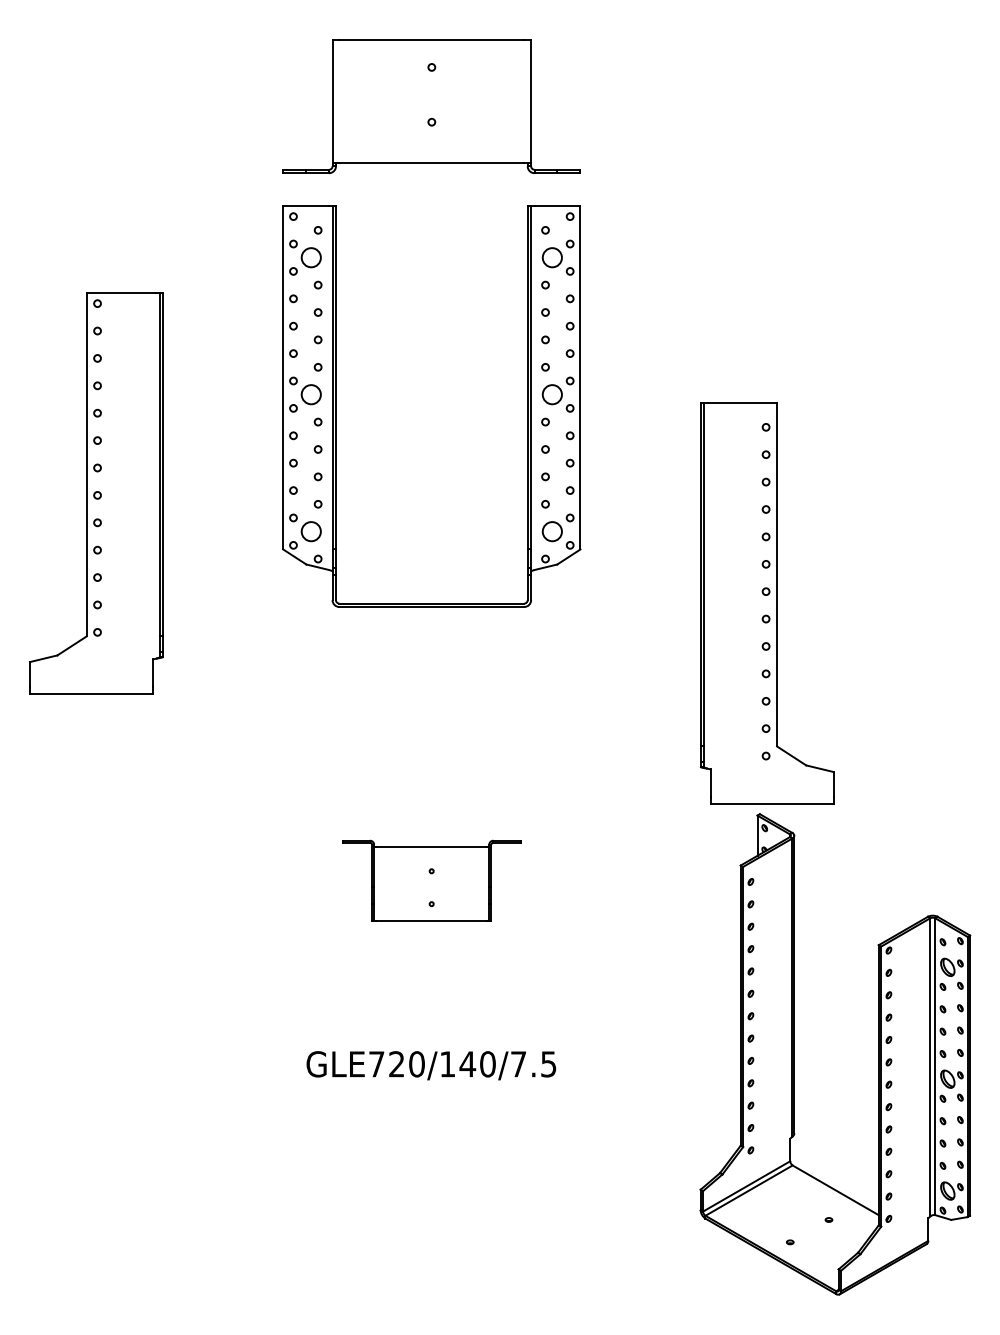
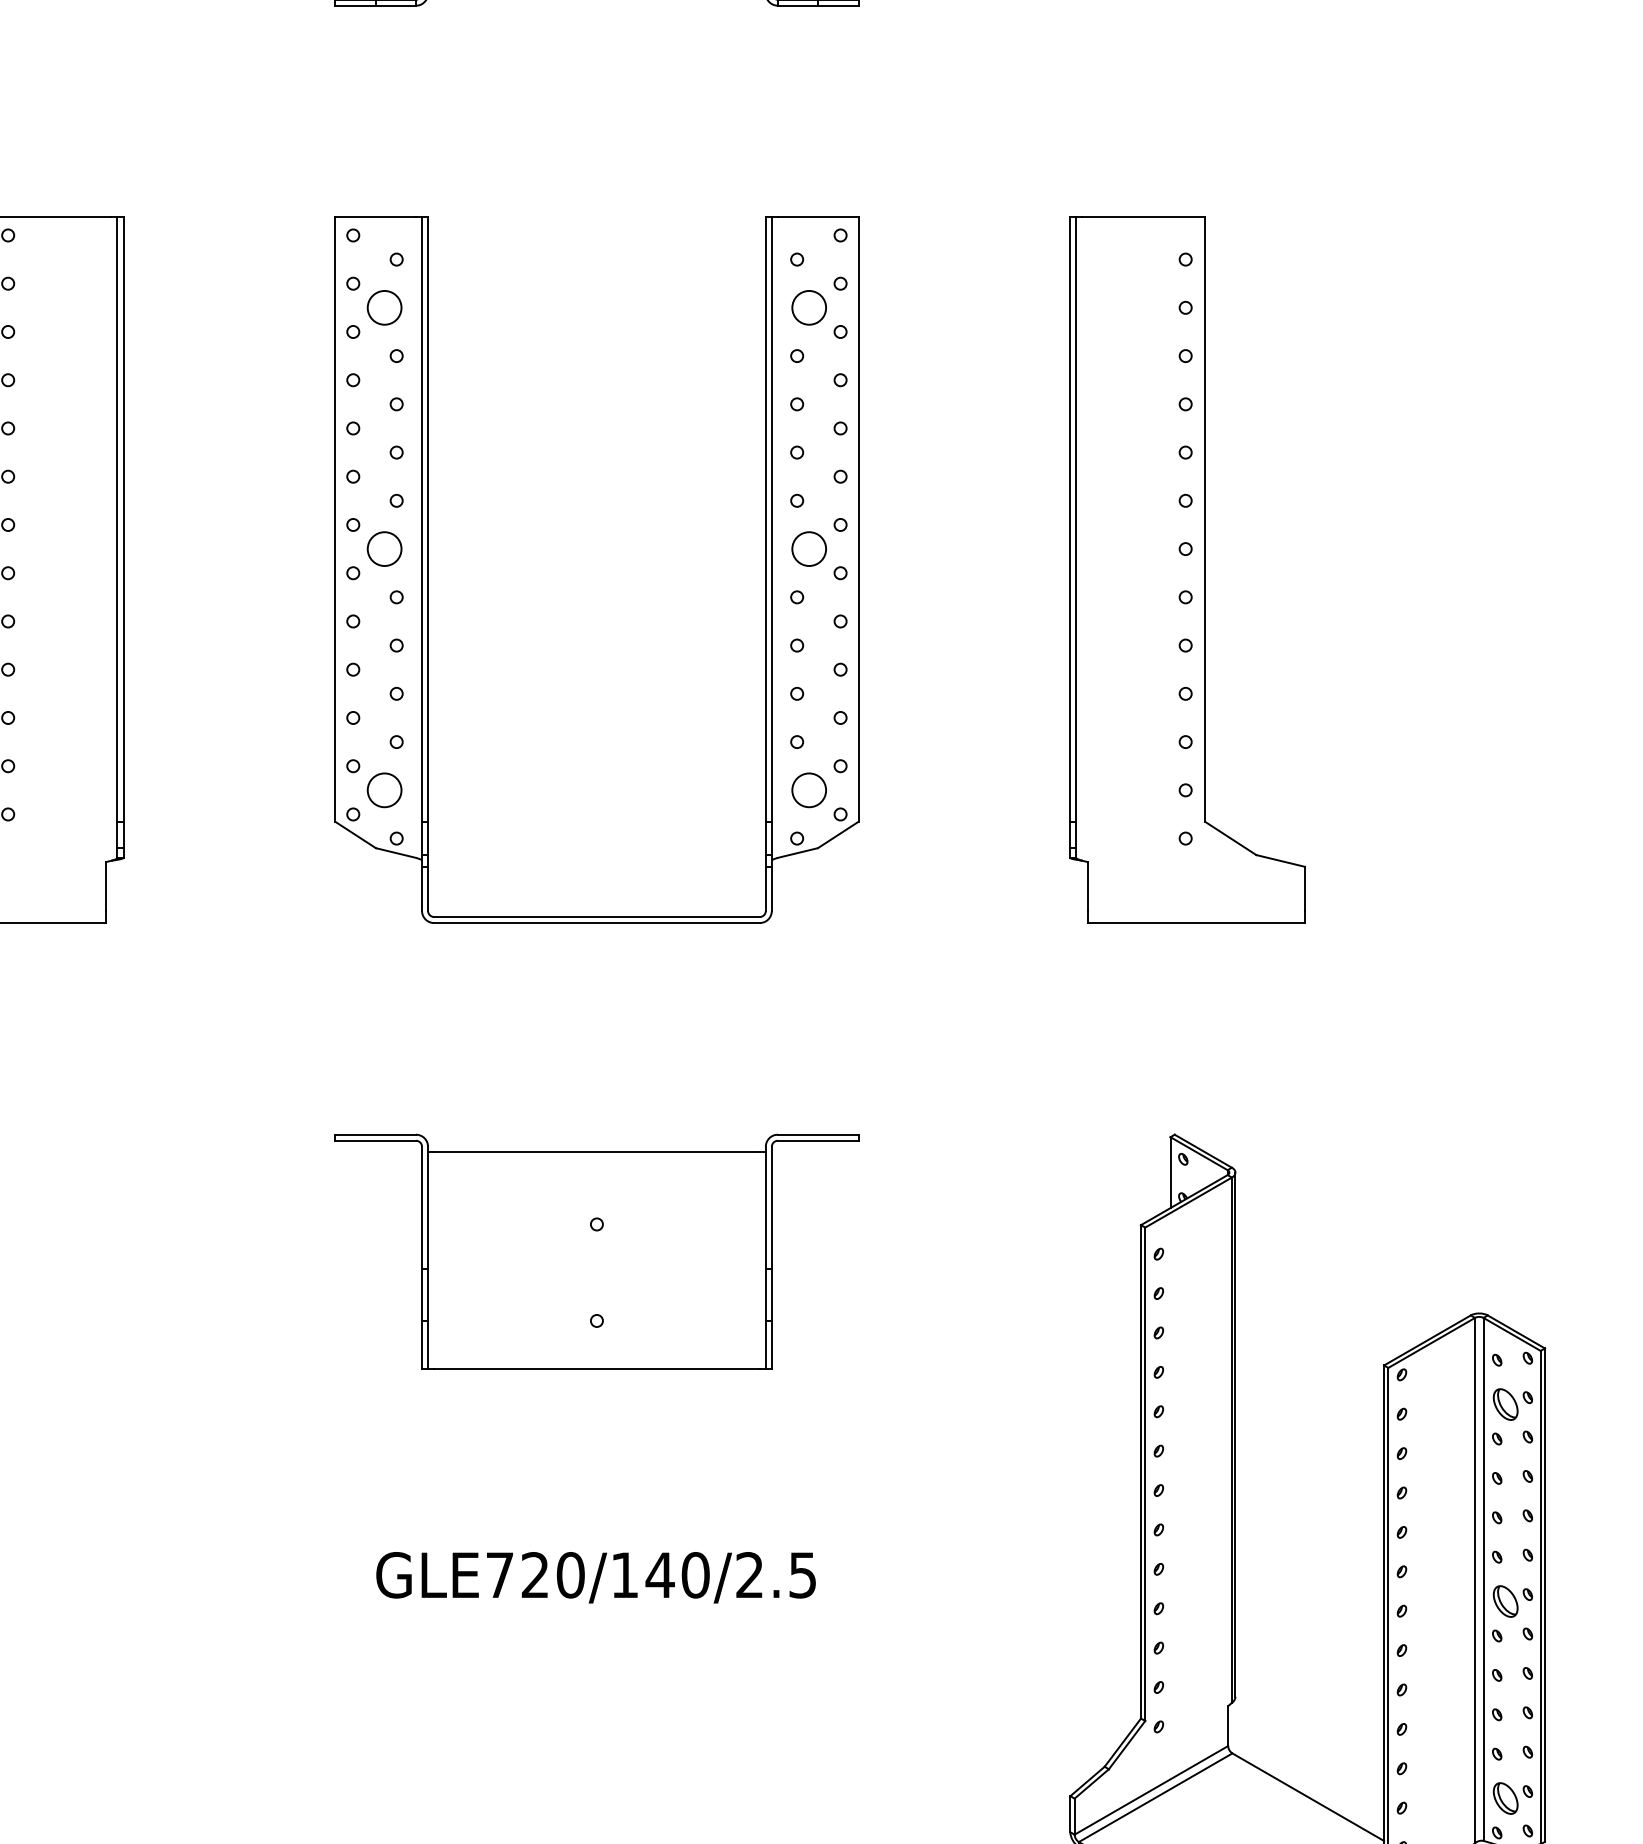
part: (336, 406) -> (429, 569), moved
part: (767, 603) -> (1188, 569), moved
part: (431, 880) -> (596, 1251), size x1.67
text: (518, 1064) -> (749, 1575), GLE720/140/7.5 -> GLE720/140/2.5

